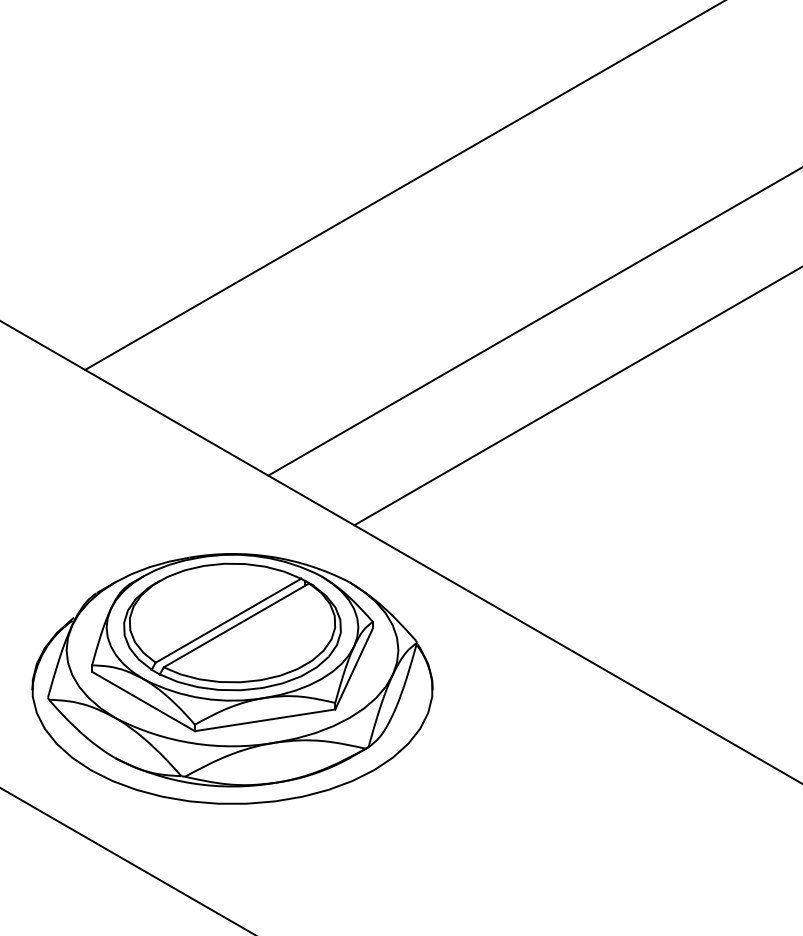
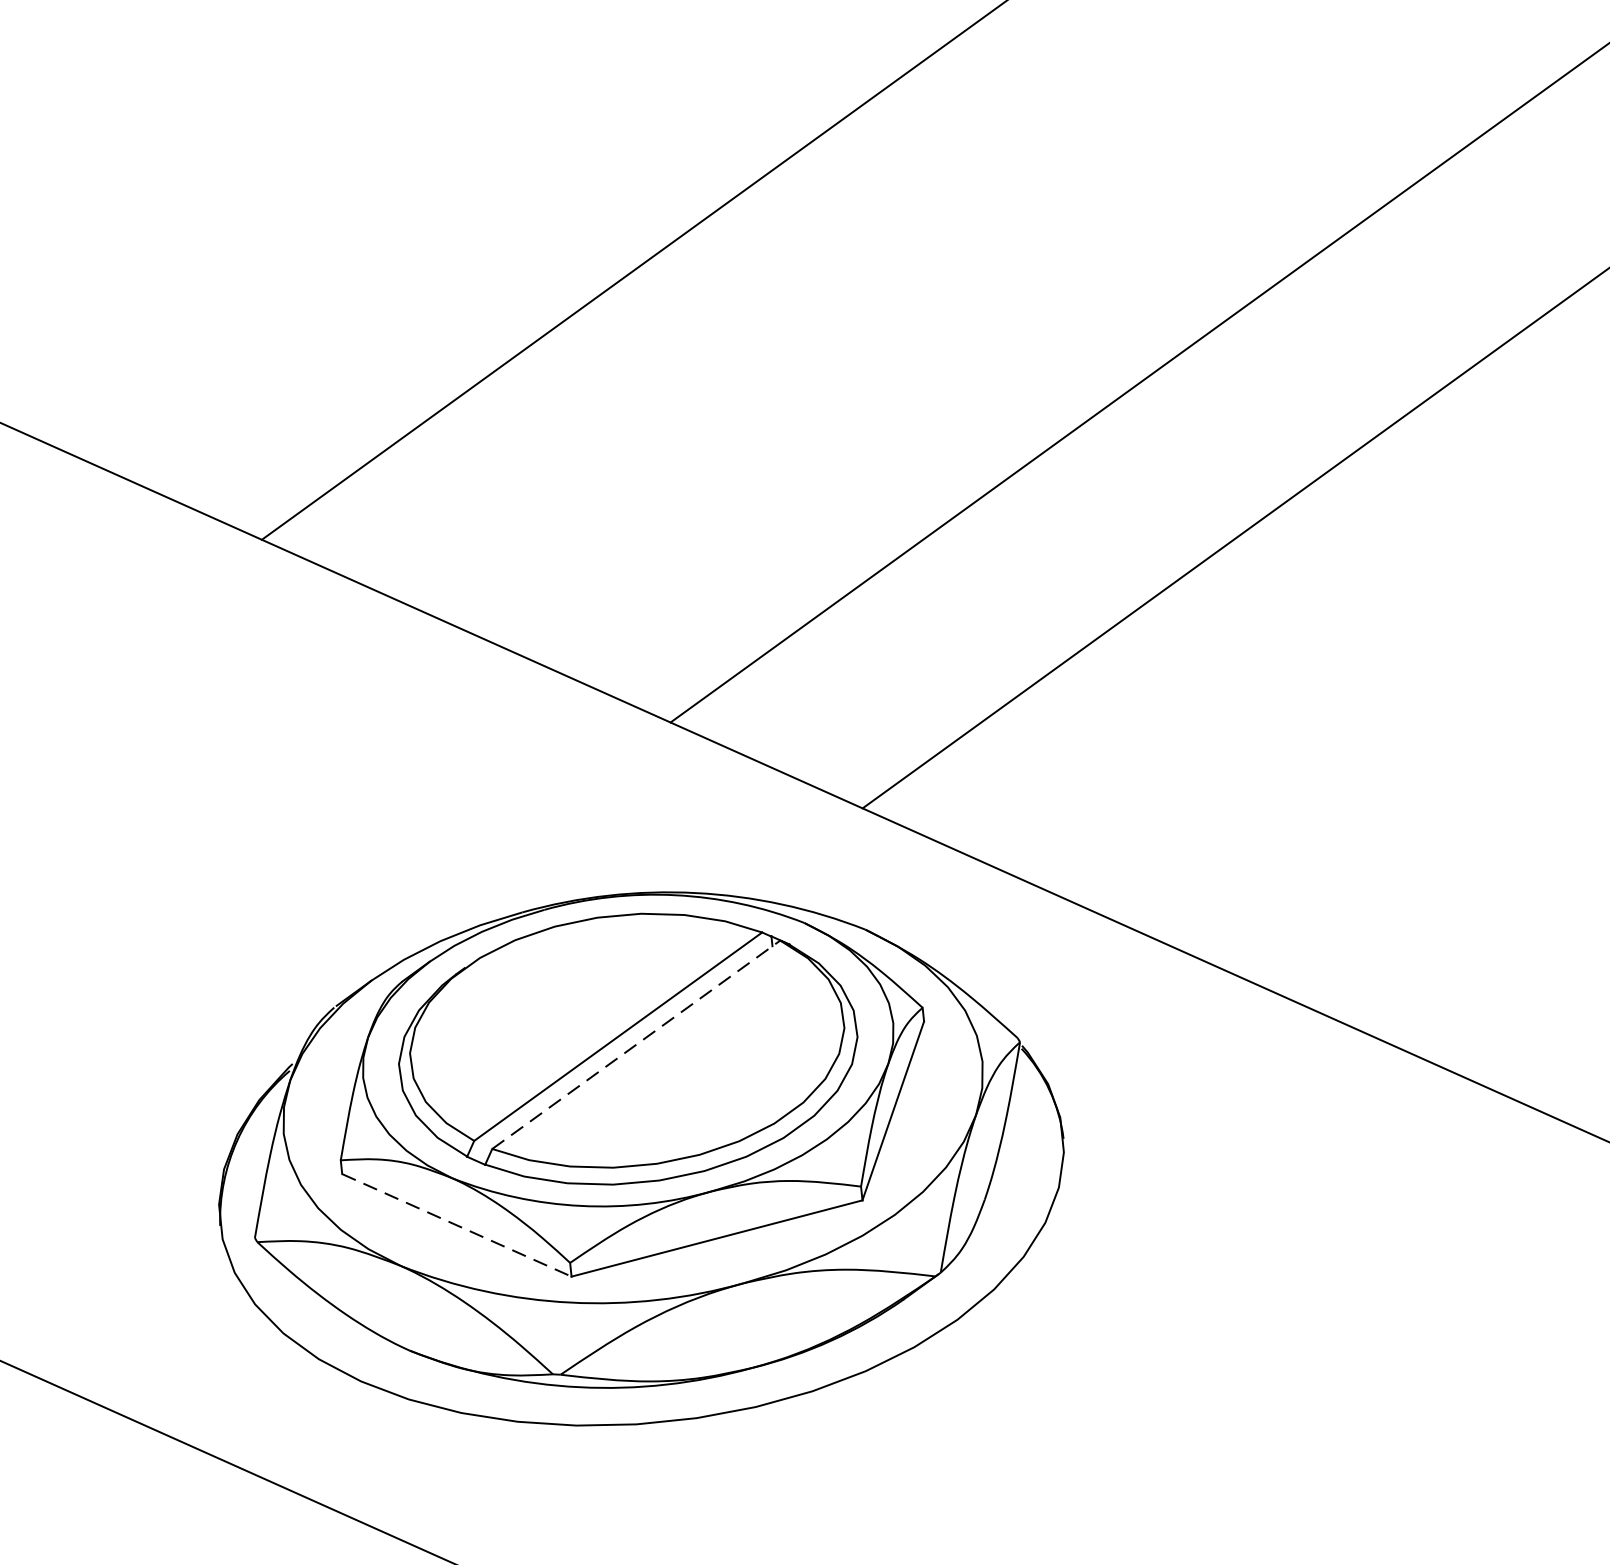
line: (236, 625) -> (636, 1045), solid -> dashed
line: (143, 701) -> (456, 1225), solid -> dashed

